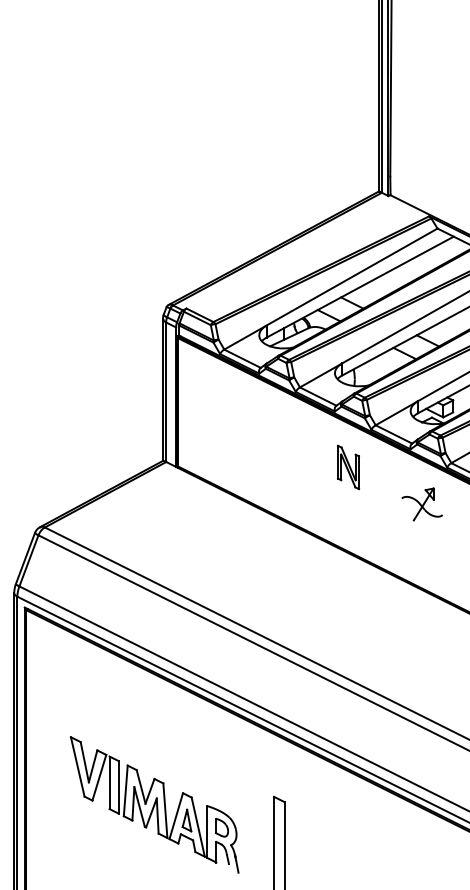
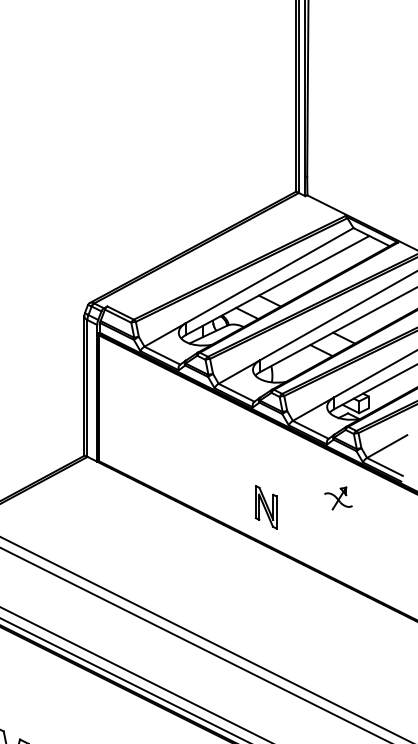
part: (348, 467) -> (266, 507), moved
part: (421, 504) -> (337, 498), size x0.7

